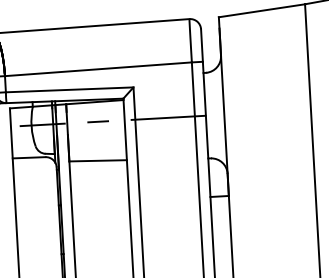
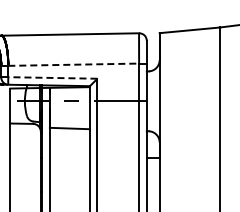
line: (99, 68) -> (74, 64), solid -> dashed
line: (69, 89) -> (52, 77), solid -> dashed

